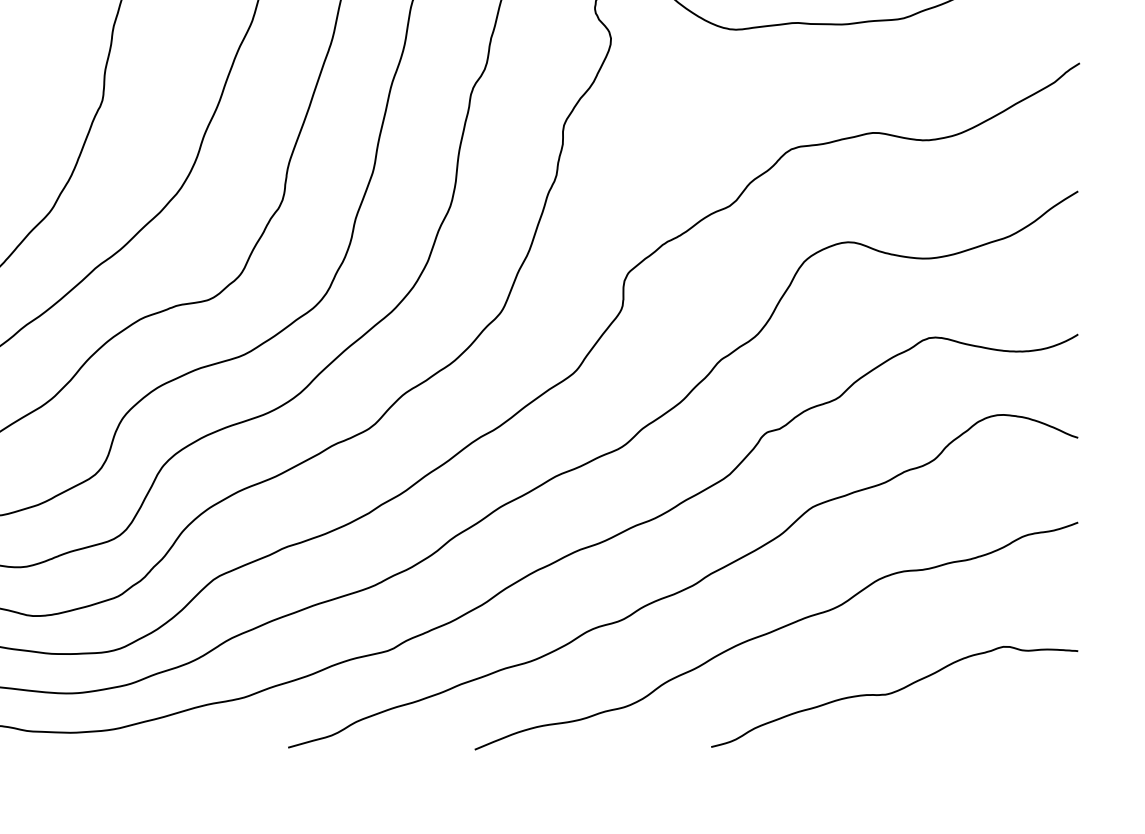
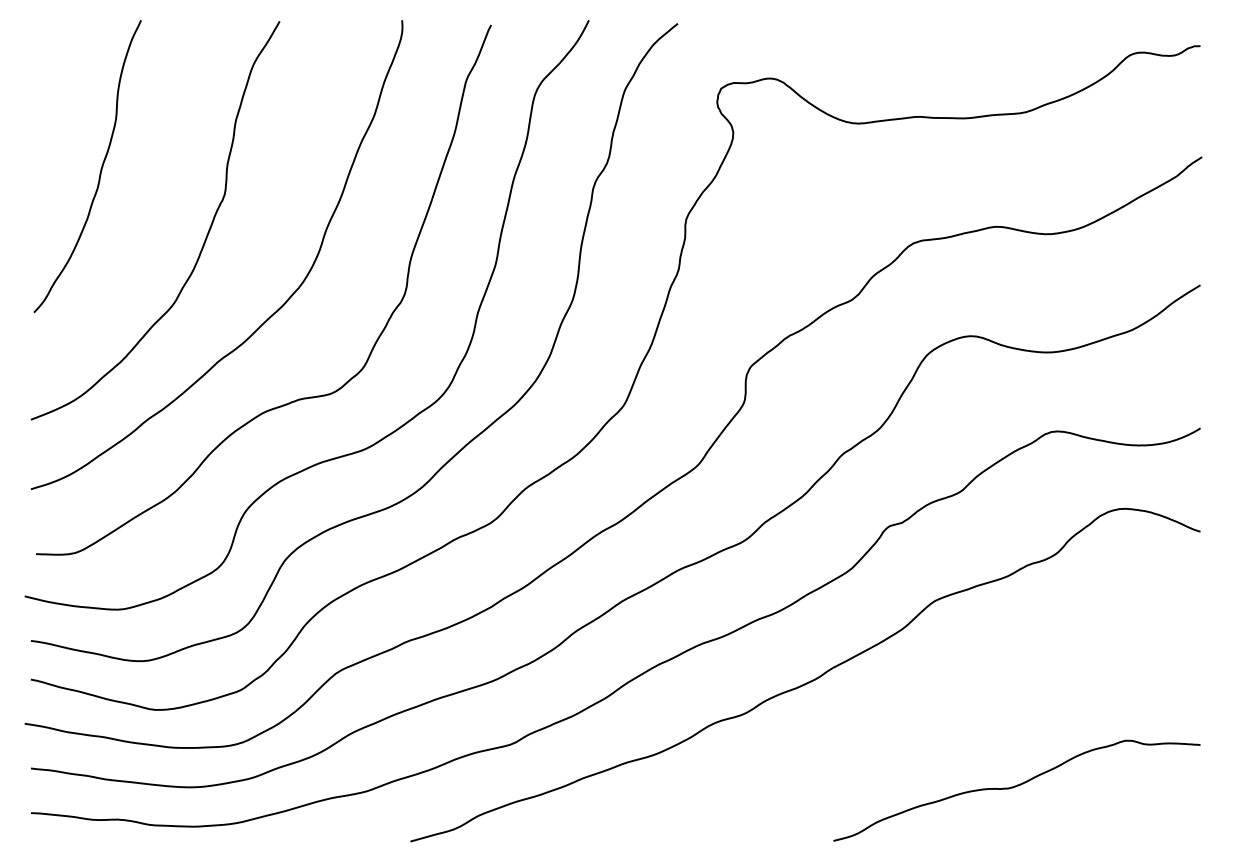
curve: (775, 631) -> (897, 725), removed

